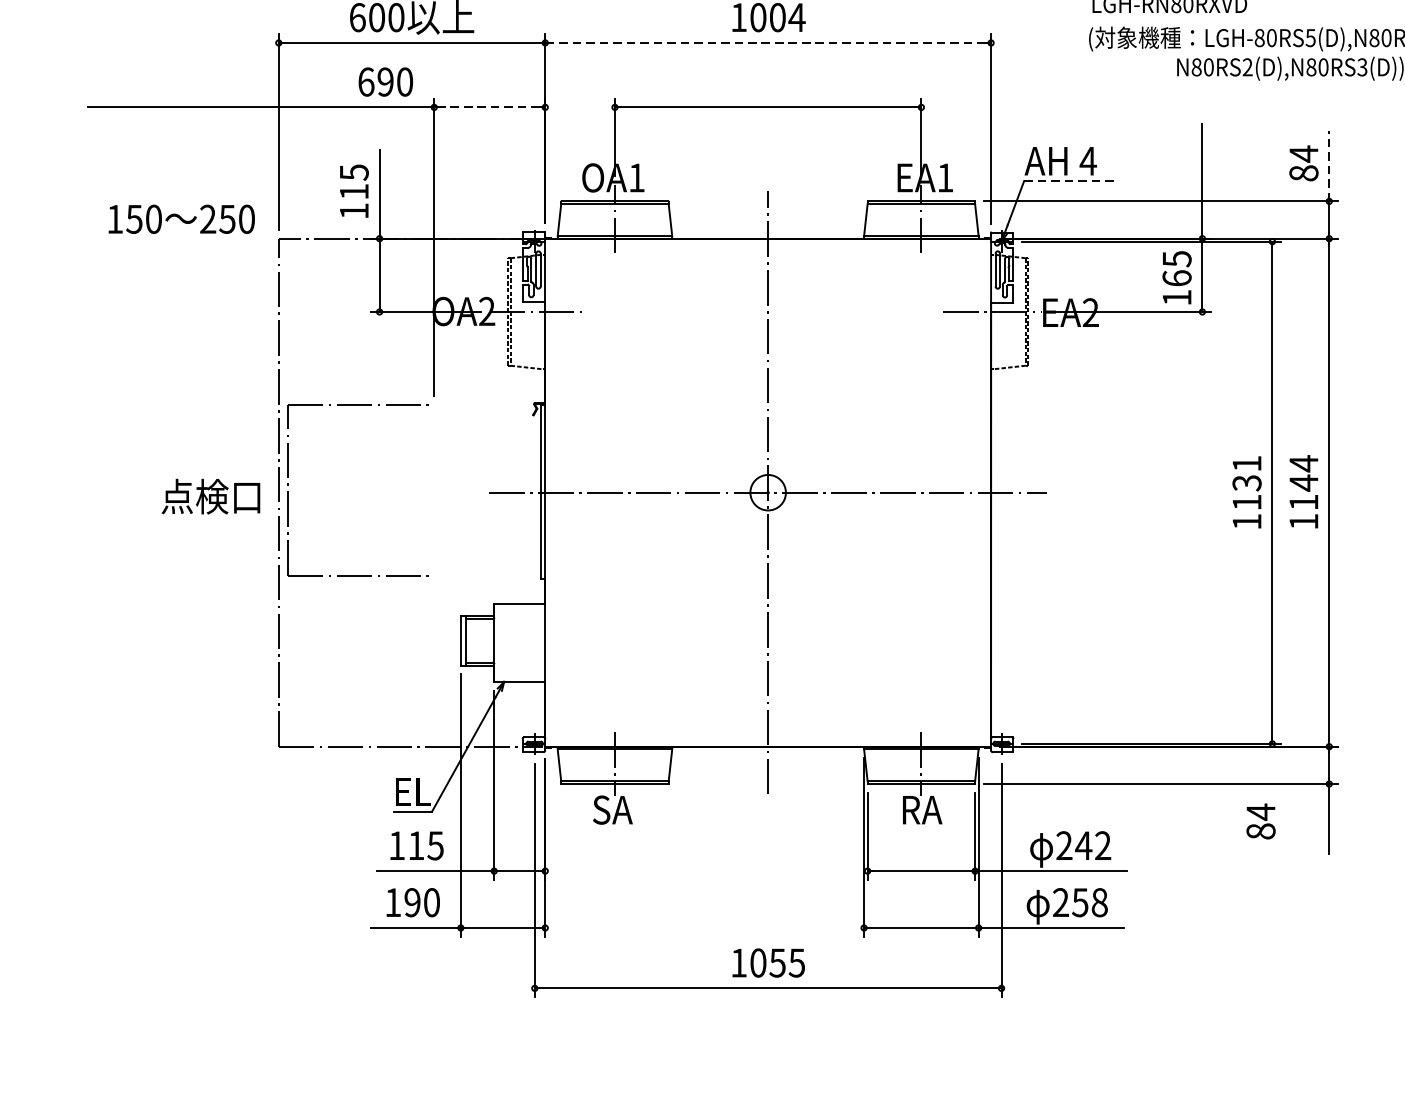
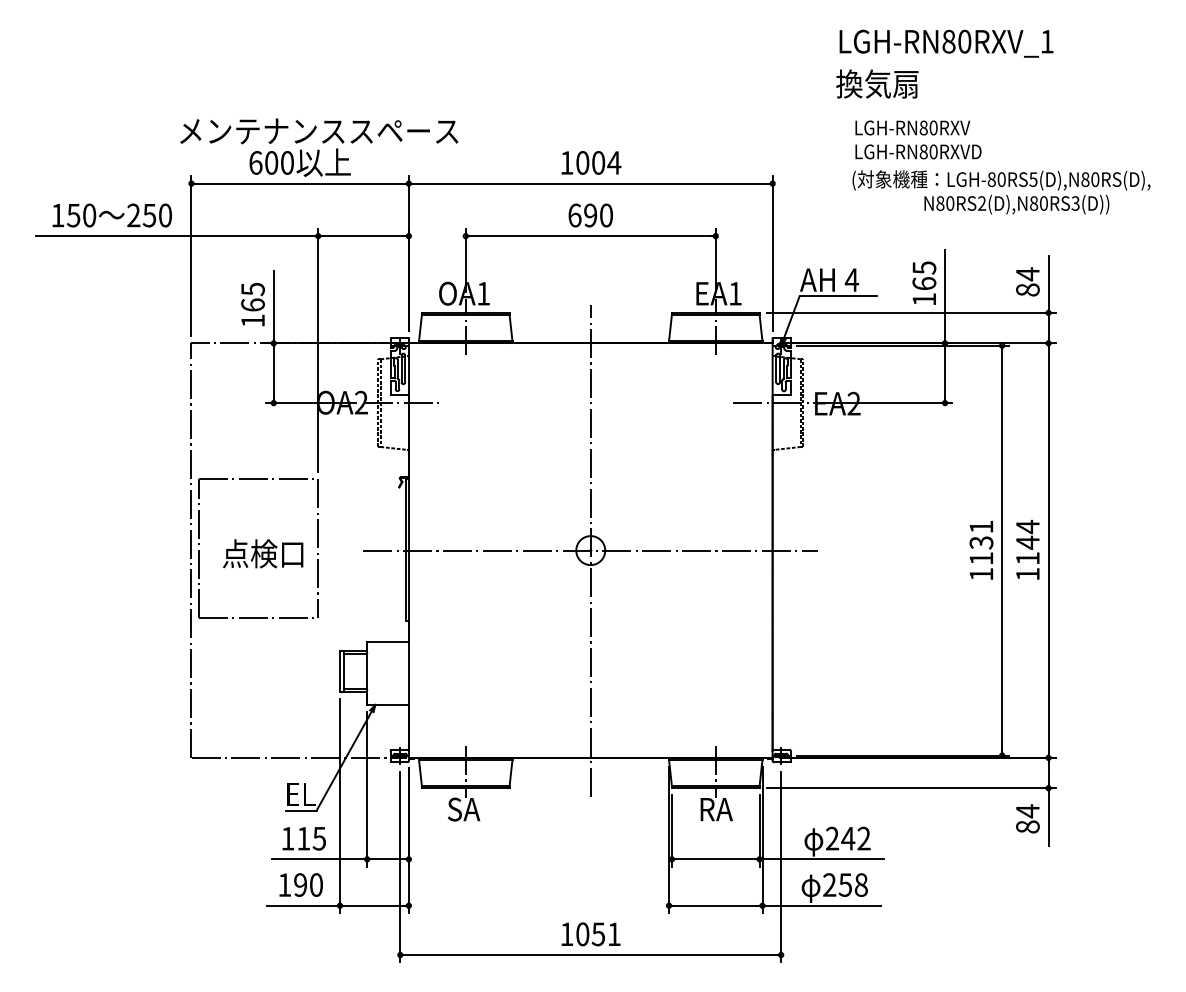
line: (767, 42) -> (590, 183), dashed -> solid
text: (385, 82) -> (590, 215), moved
line: (489, 107) -> (363, 236), dashed -> solid
line: (1329, 166) -> (1048, 284), dashed -> solid
line: (1071, 181) -> (838, 296), dashed -> solid
text: (353, 191) -> (252, 304), 115 -> 165
text: (180, 219) -> (111, 215), moved
text: (1177, 276) -> (924, 282), moved
line: (434, 490) -> (318, 548), added
text: (211, 496) -> (263, 553), moved
text: (1260, 821) -> (1027, 818), moved
text: (796, 963) -> (613, 934), 1055 -> 1051

